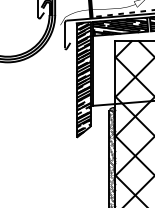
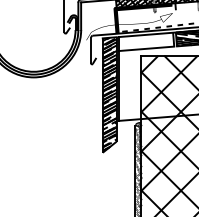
hatch: (120, 26) -> (146, 41), removed

